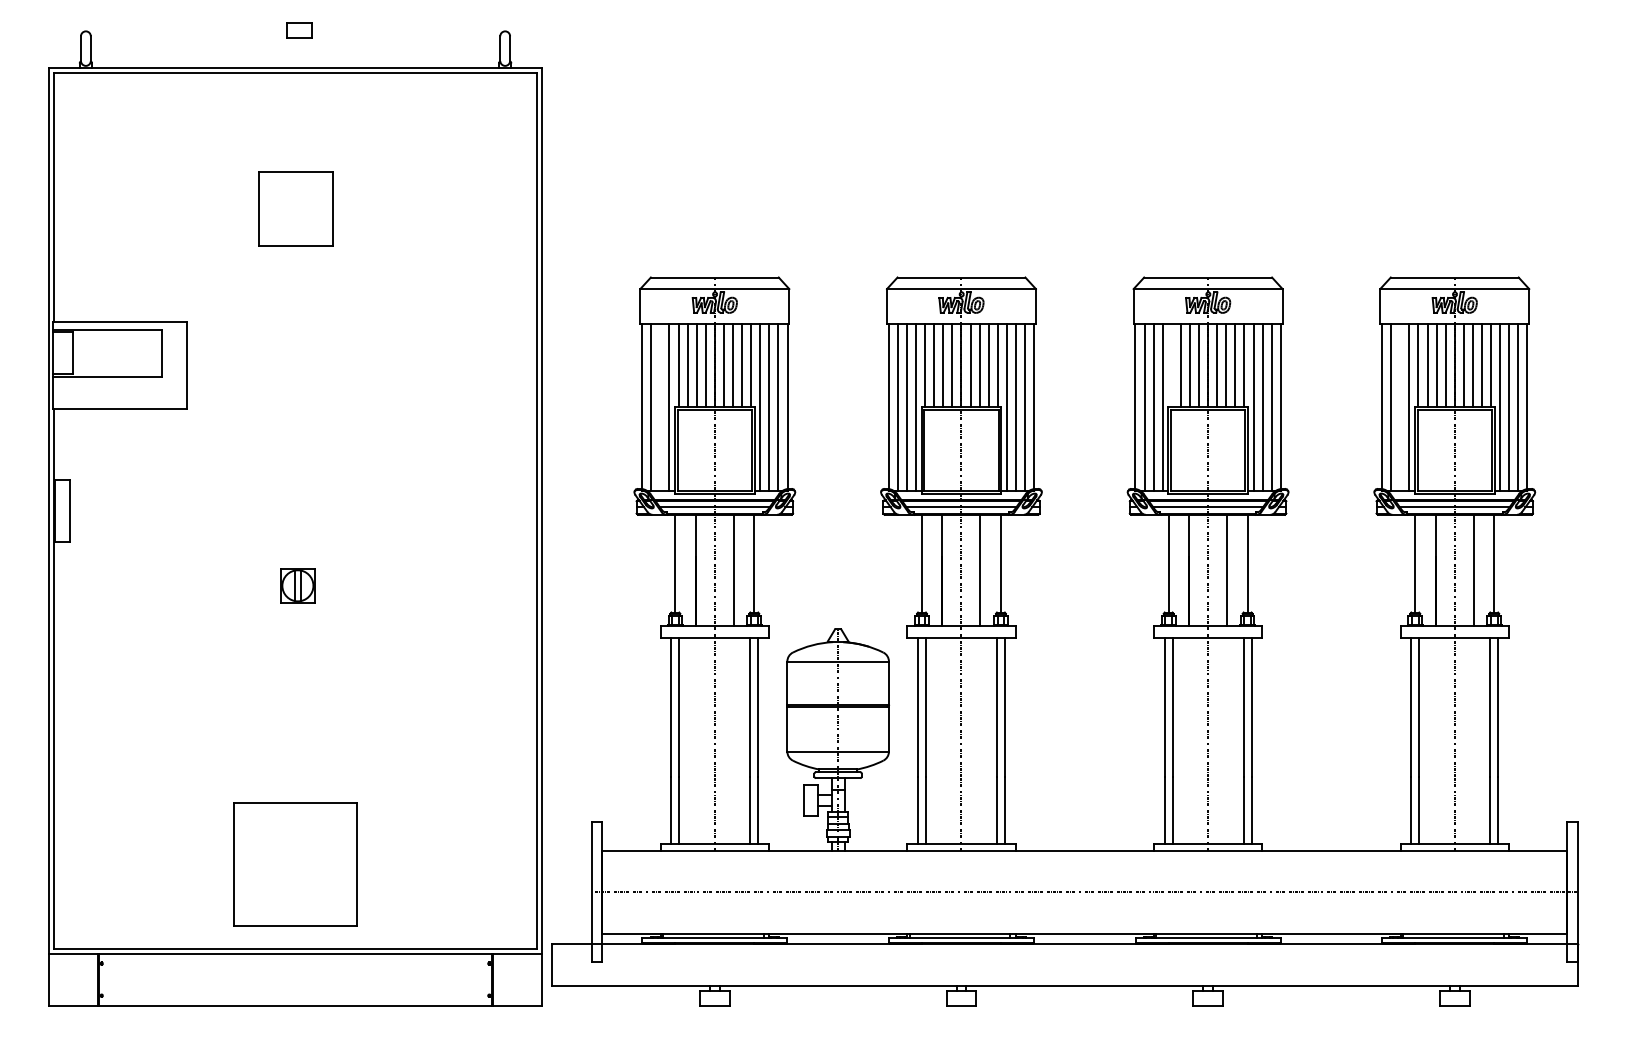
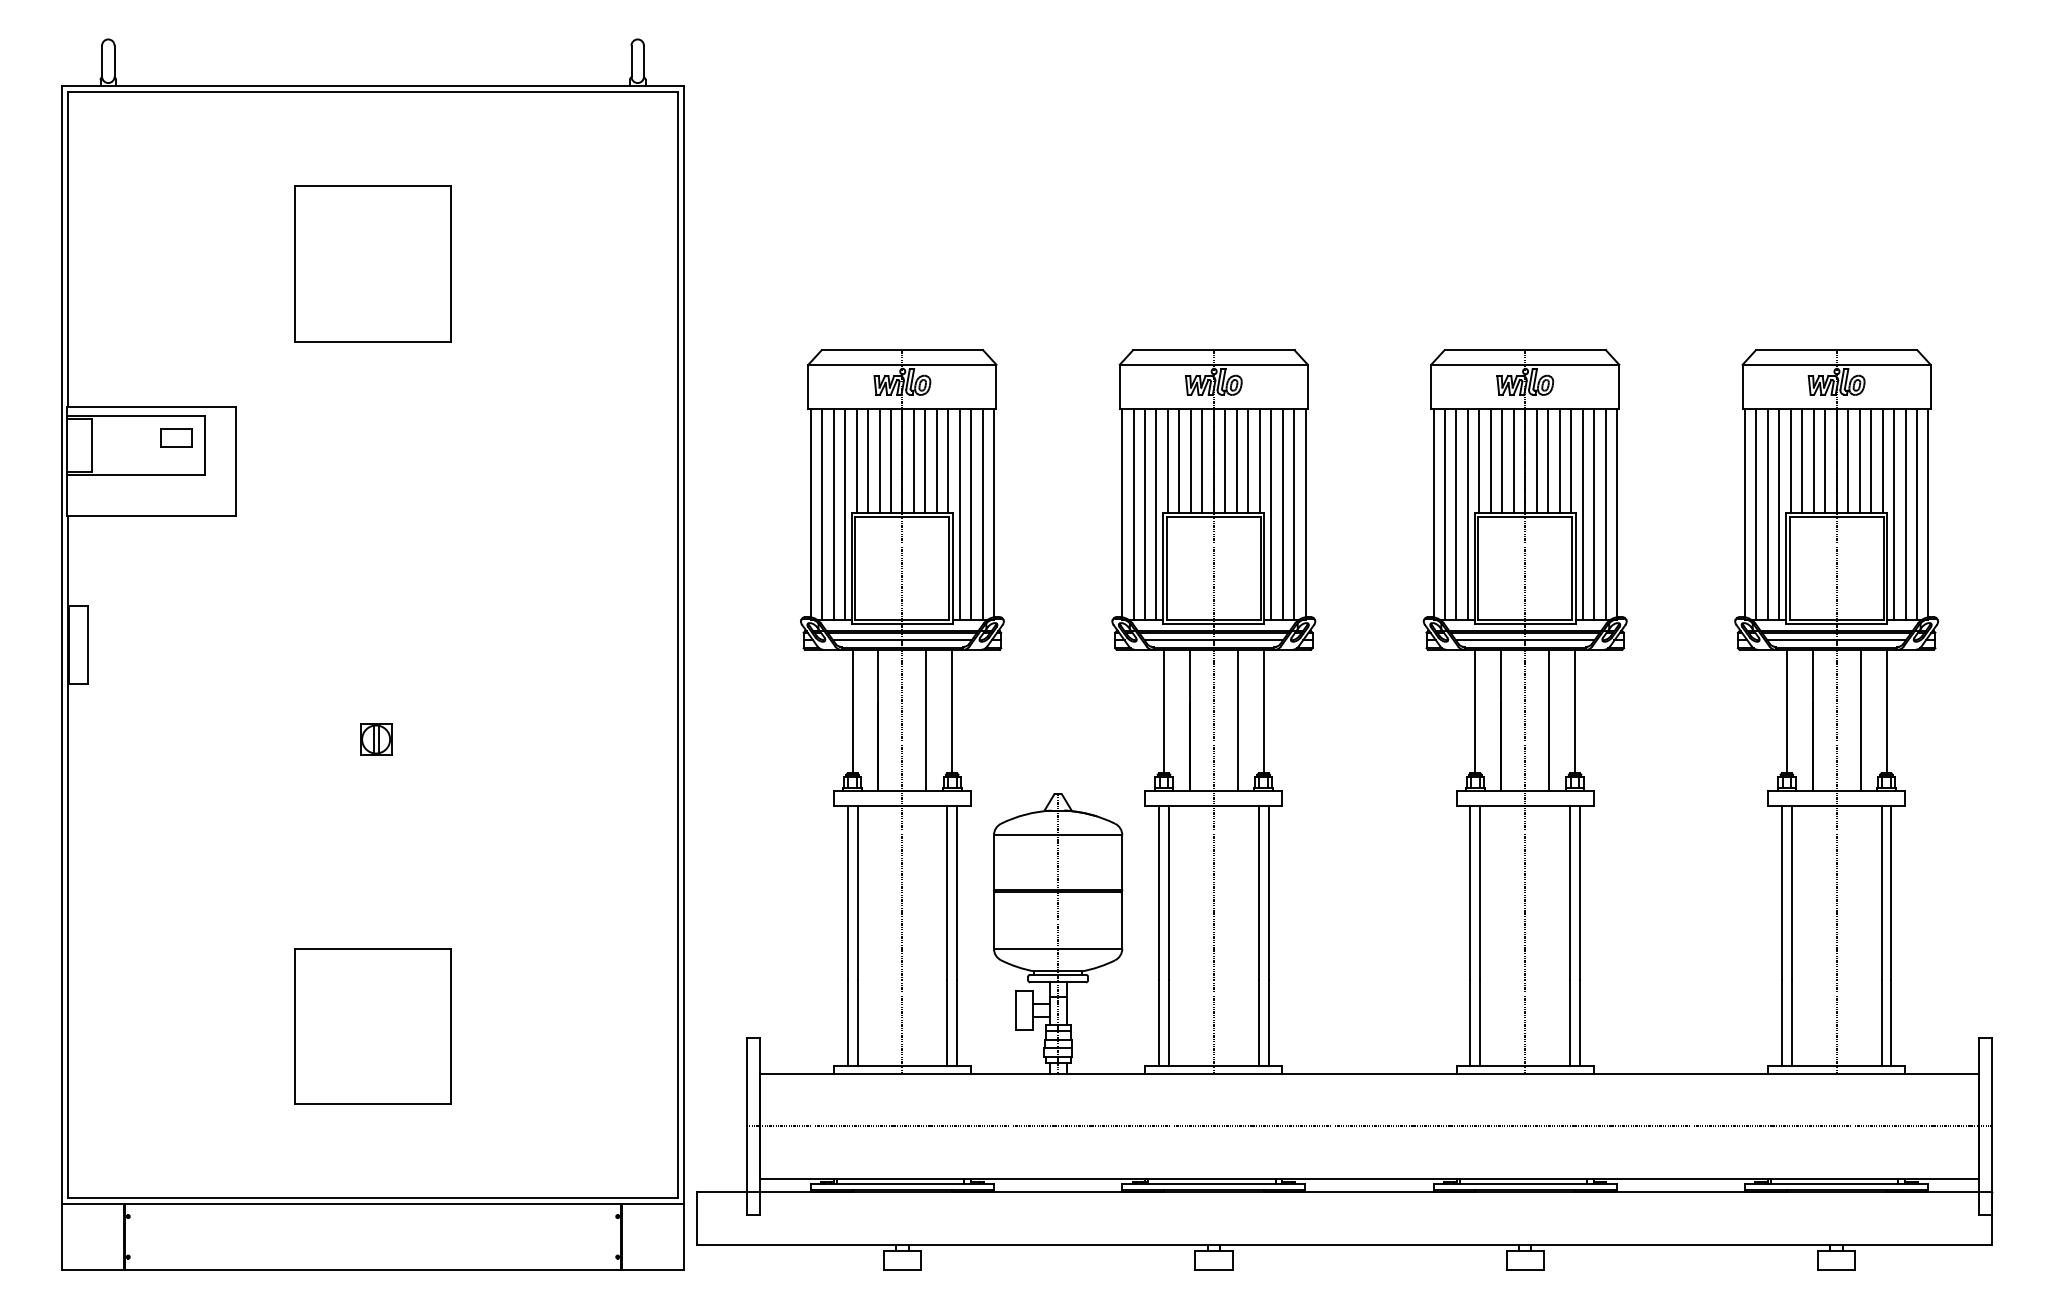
part: (299, 29) -> (176, 437), moved
part: (295, 208) -> (372, 263), size x1.67
line: (1171, 364) -> (1479, 460), added
line: (660, 407) -> (833, 514), added
line: (1399, 407) -> (1767, 514), added
part: (298, 585) -> (376, 739), size x0.71
part: (295, 864) -> (372, 1026), moved

